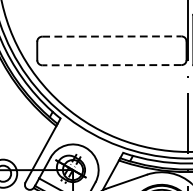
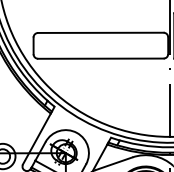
line: (111, 36) -> (100, 32), dashed -> solid
line: (111, 64) -> (100, 58), dashed -> solid

